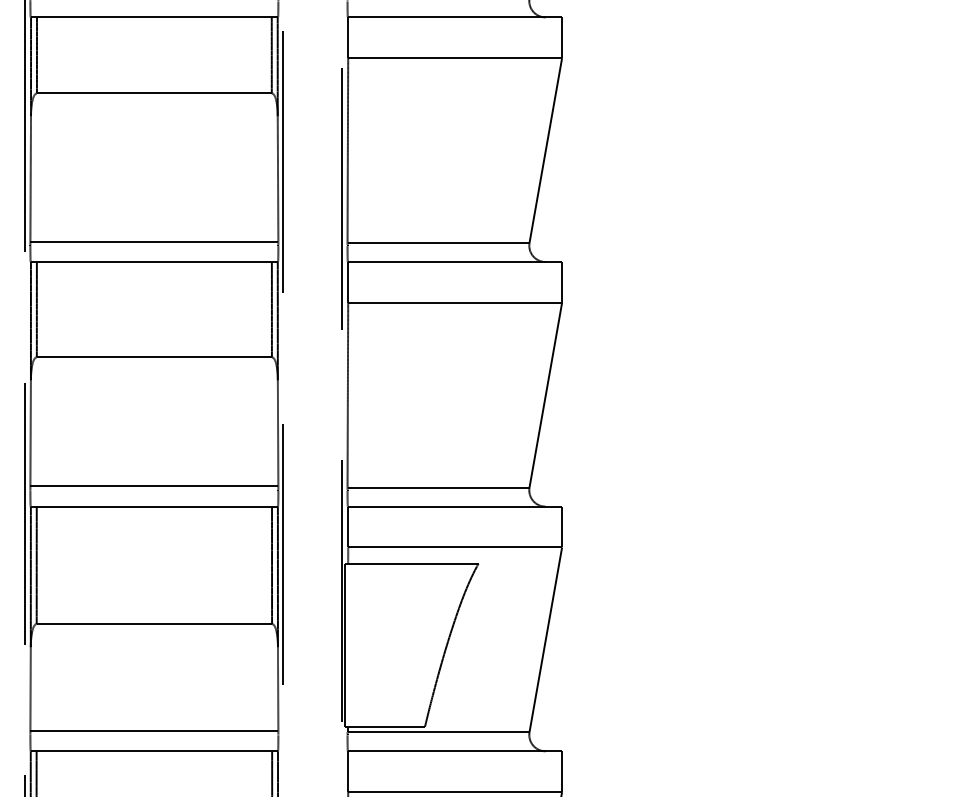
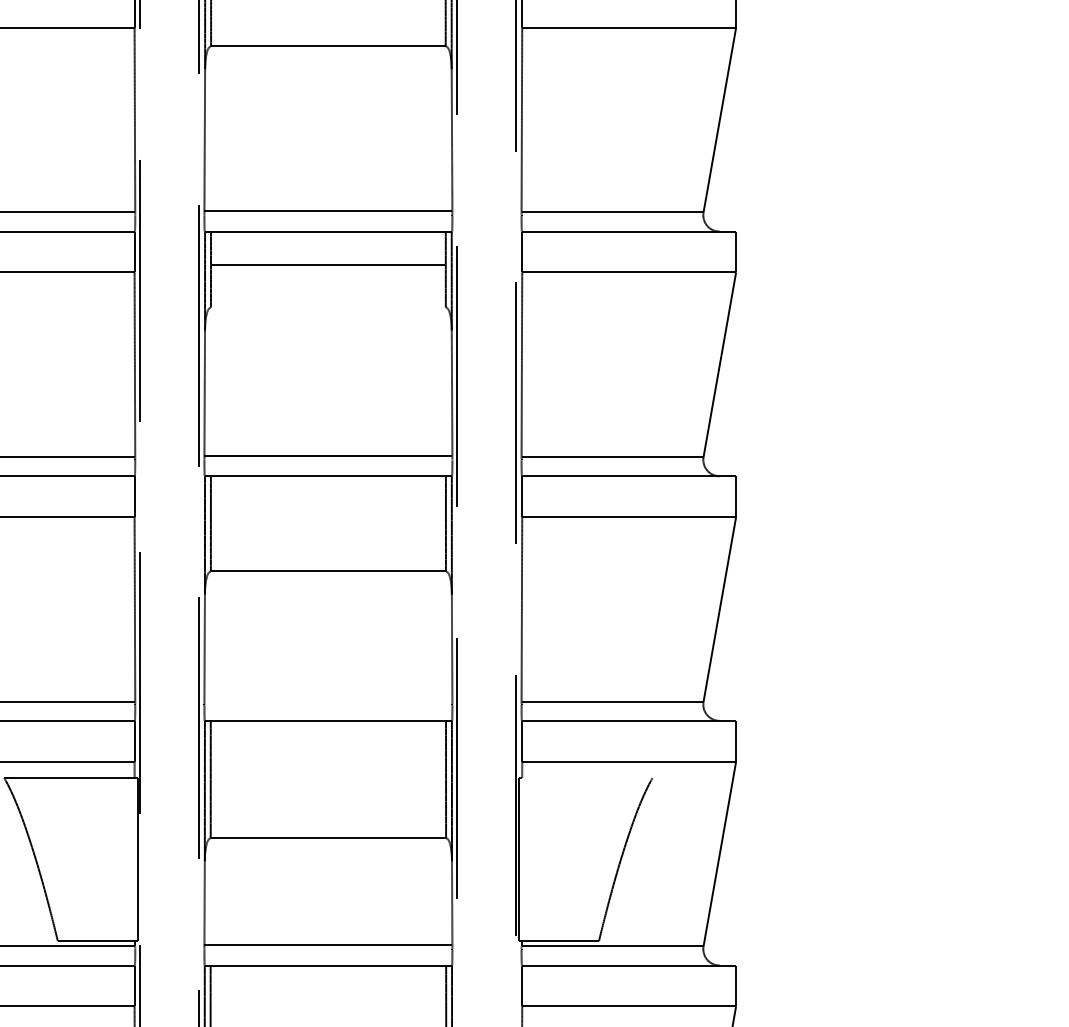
line: (154, 93) -> (328, 264), moved
line: (154, 486) -> (328, 700), removed
line: (413, 563) -> (587, 777), removed

